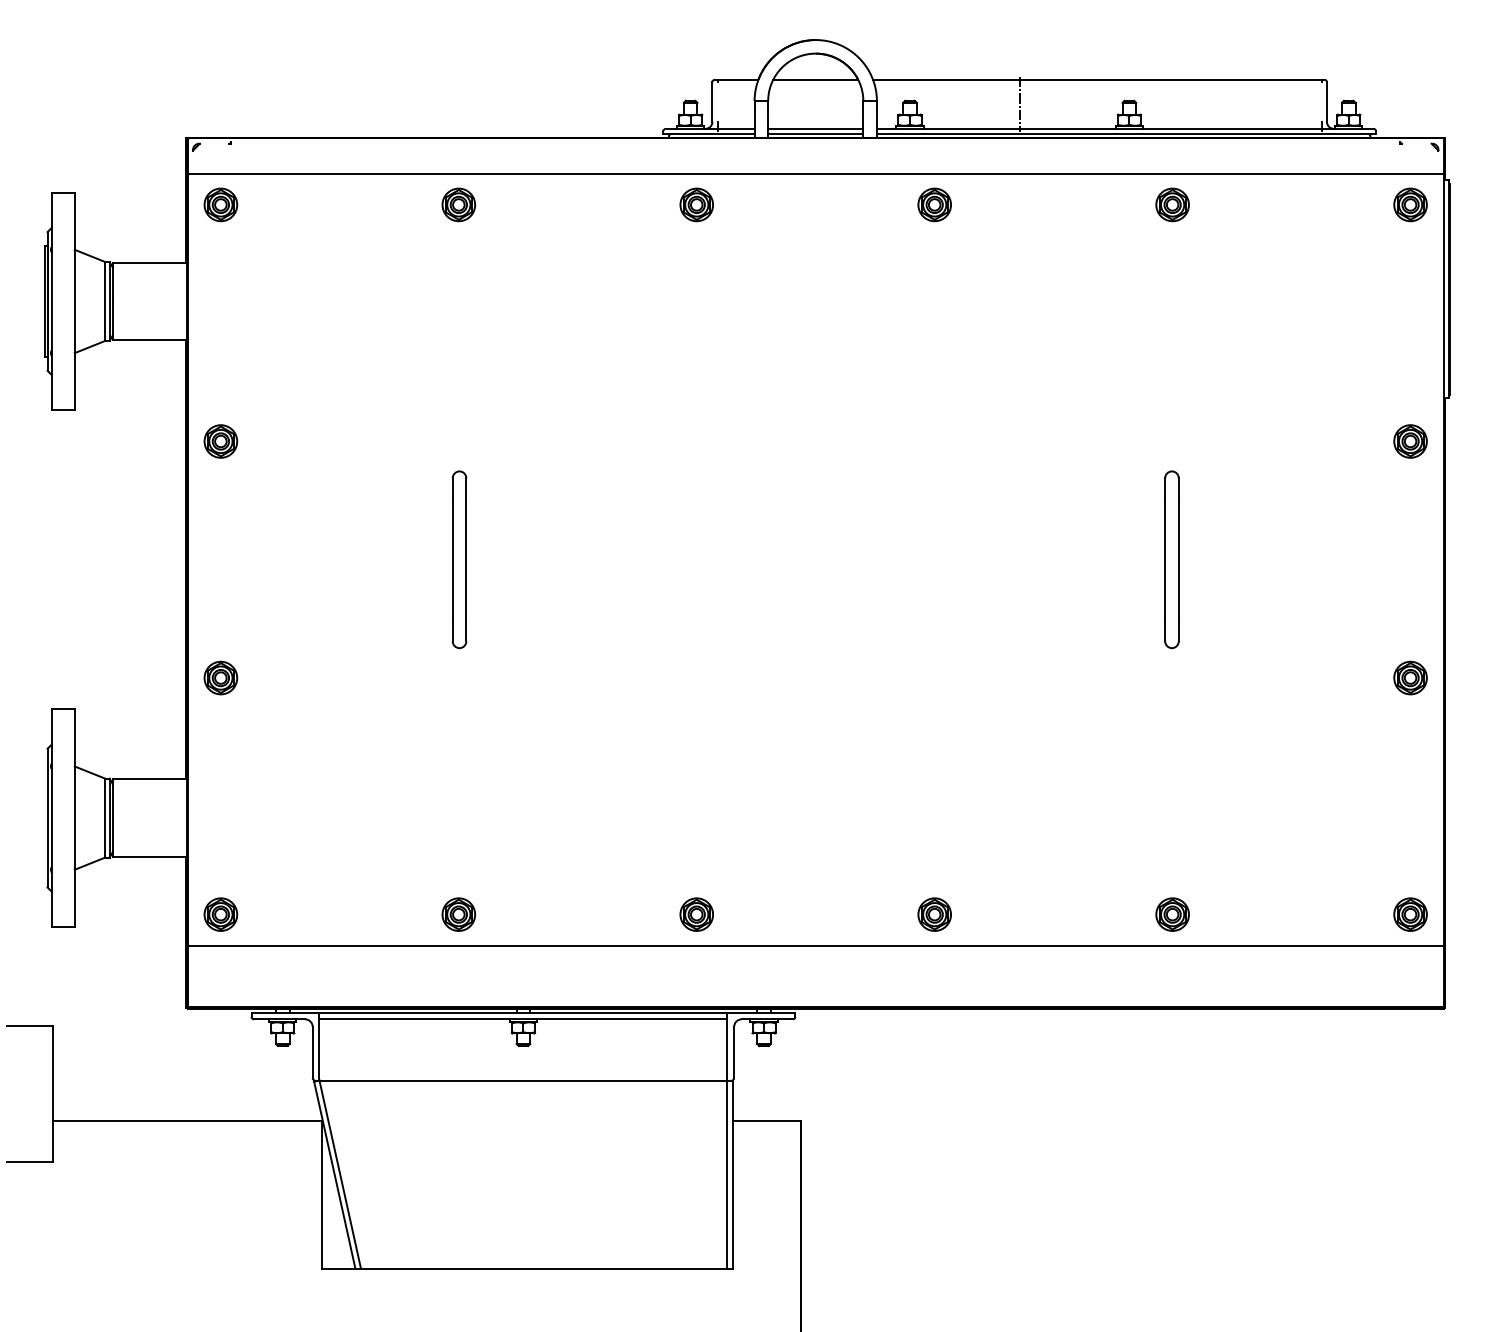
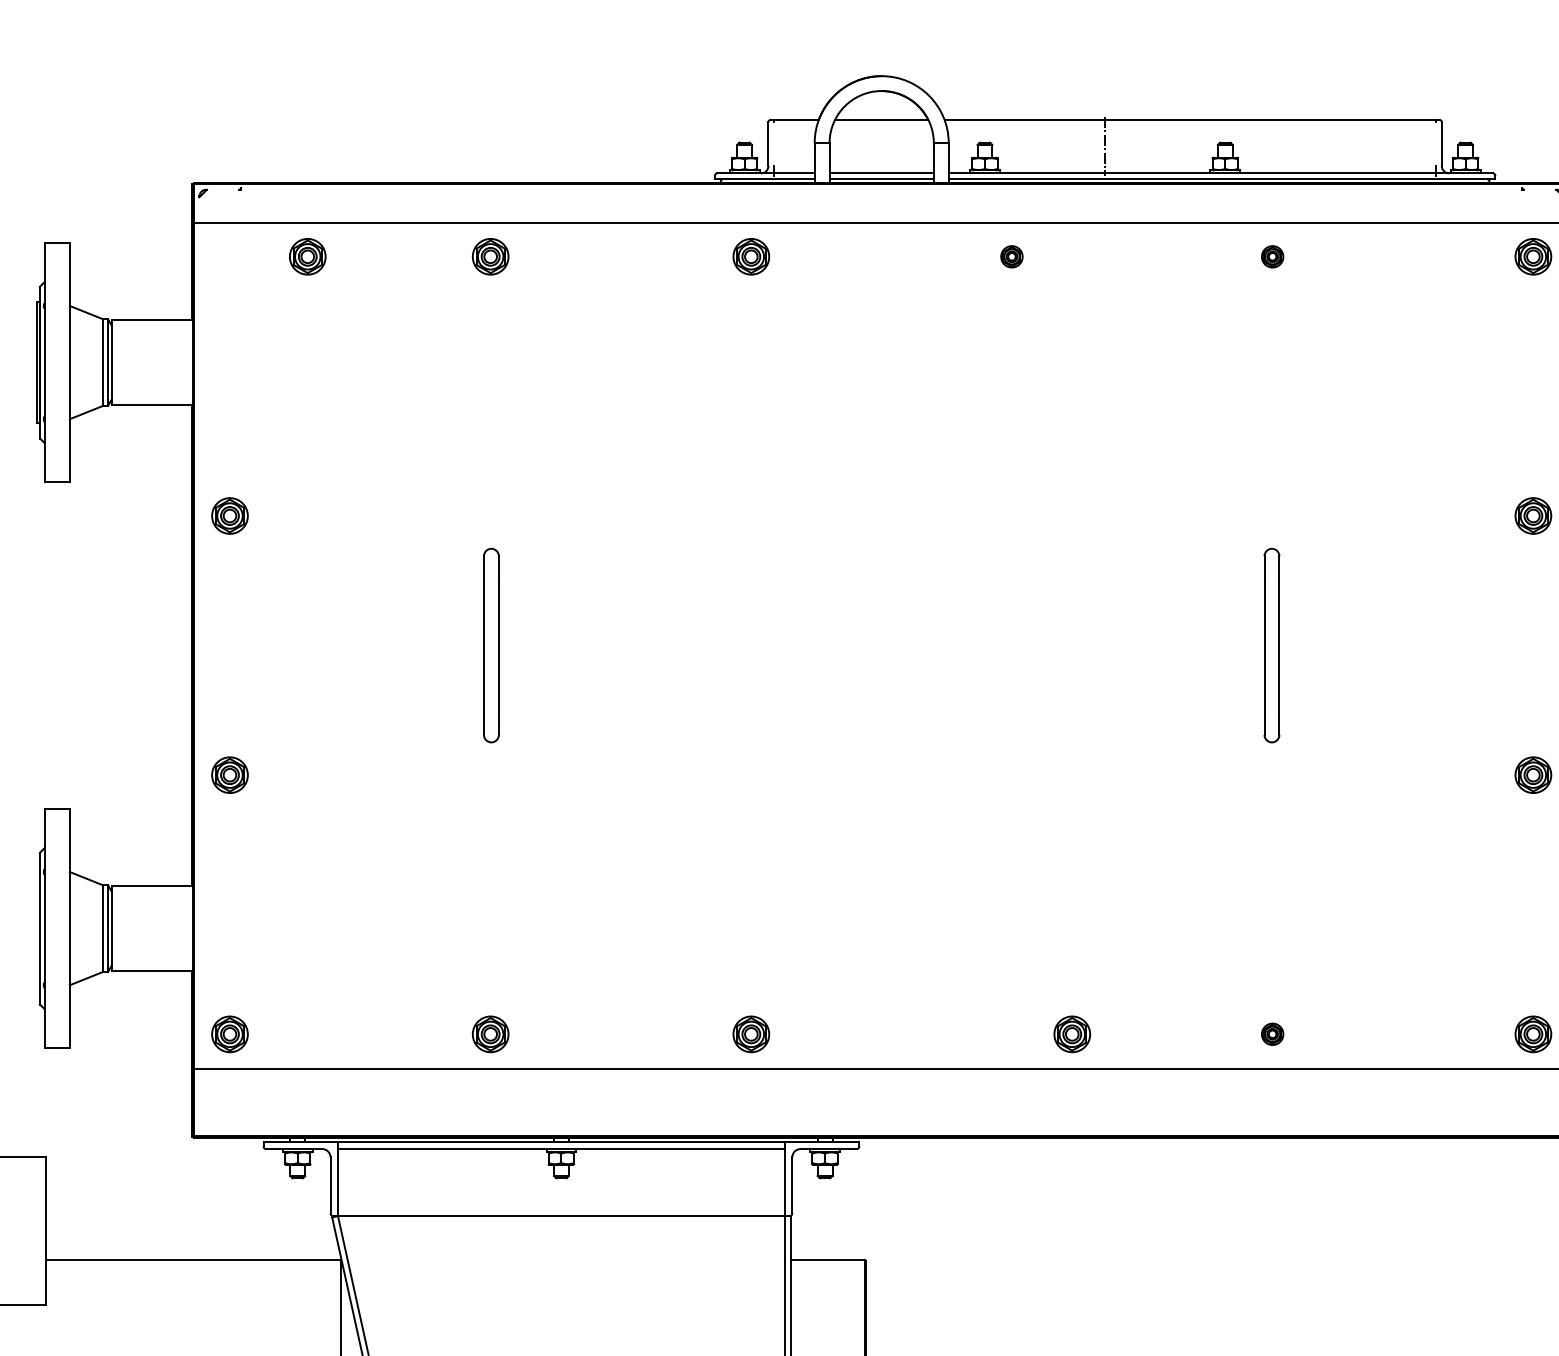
part: (220, 204) -> (307, 256), moved
part: (934, 204) -> (1011, 256), size x0.6
part: (1172, 204) -> (1272, 256), size x0.6
part: (934, 914) -> (1072, 1034), moved
part: (1172, 914) -> (1272, 1034), size x0.6

